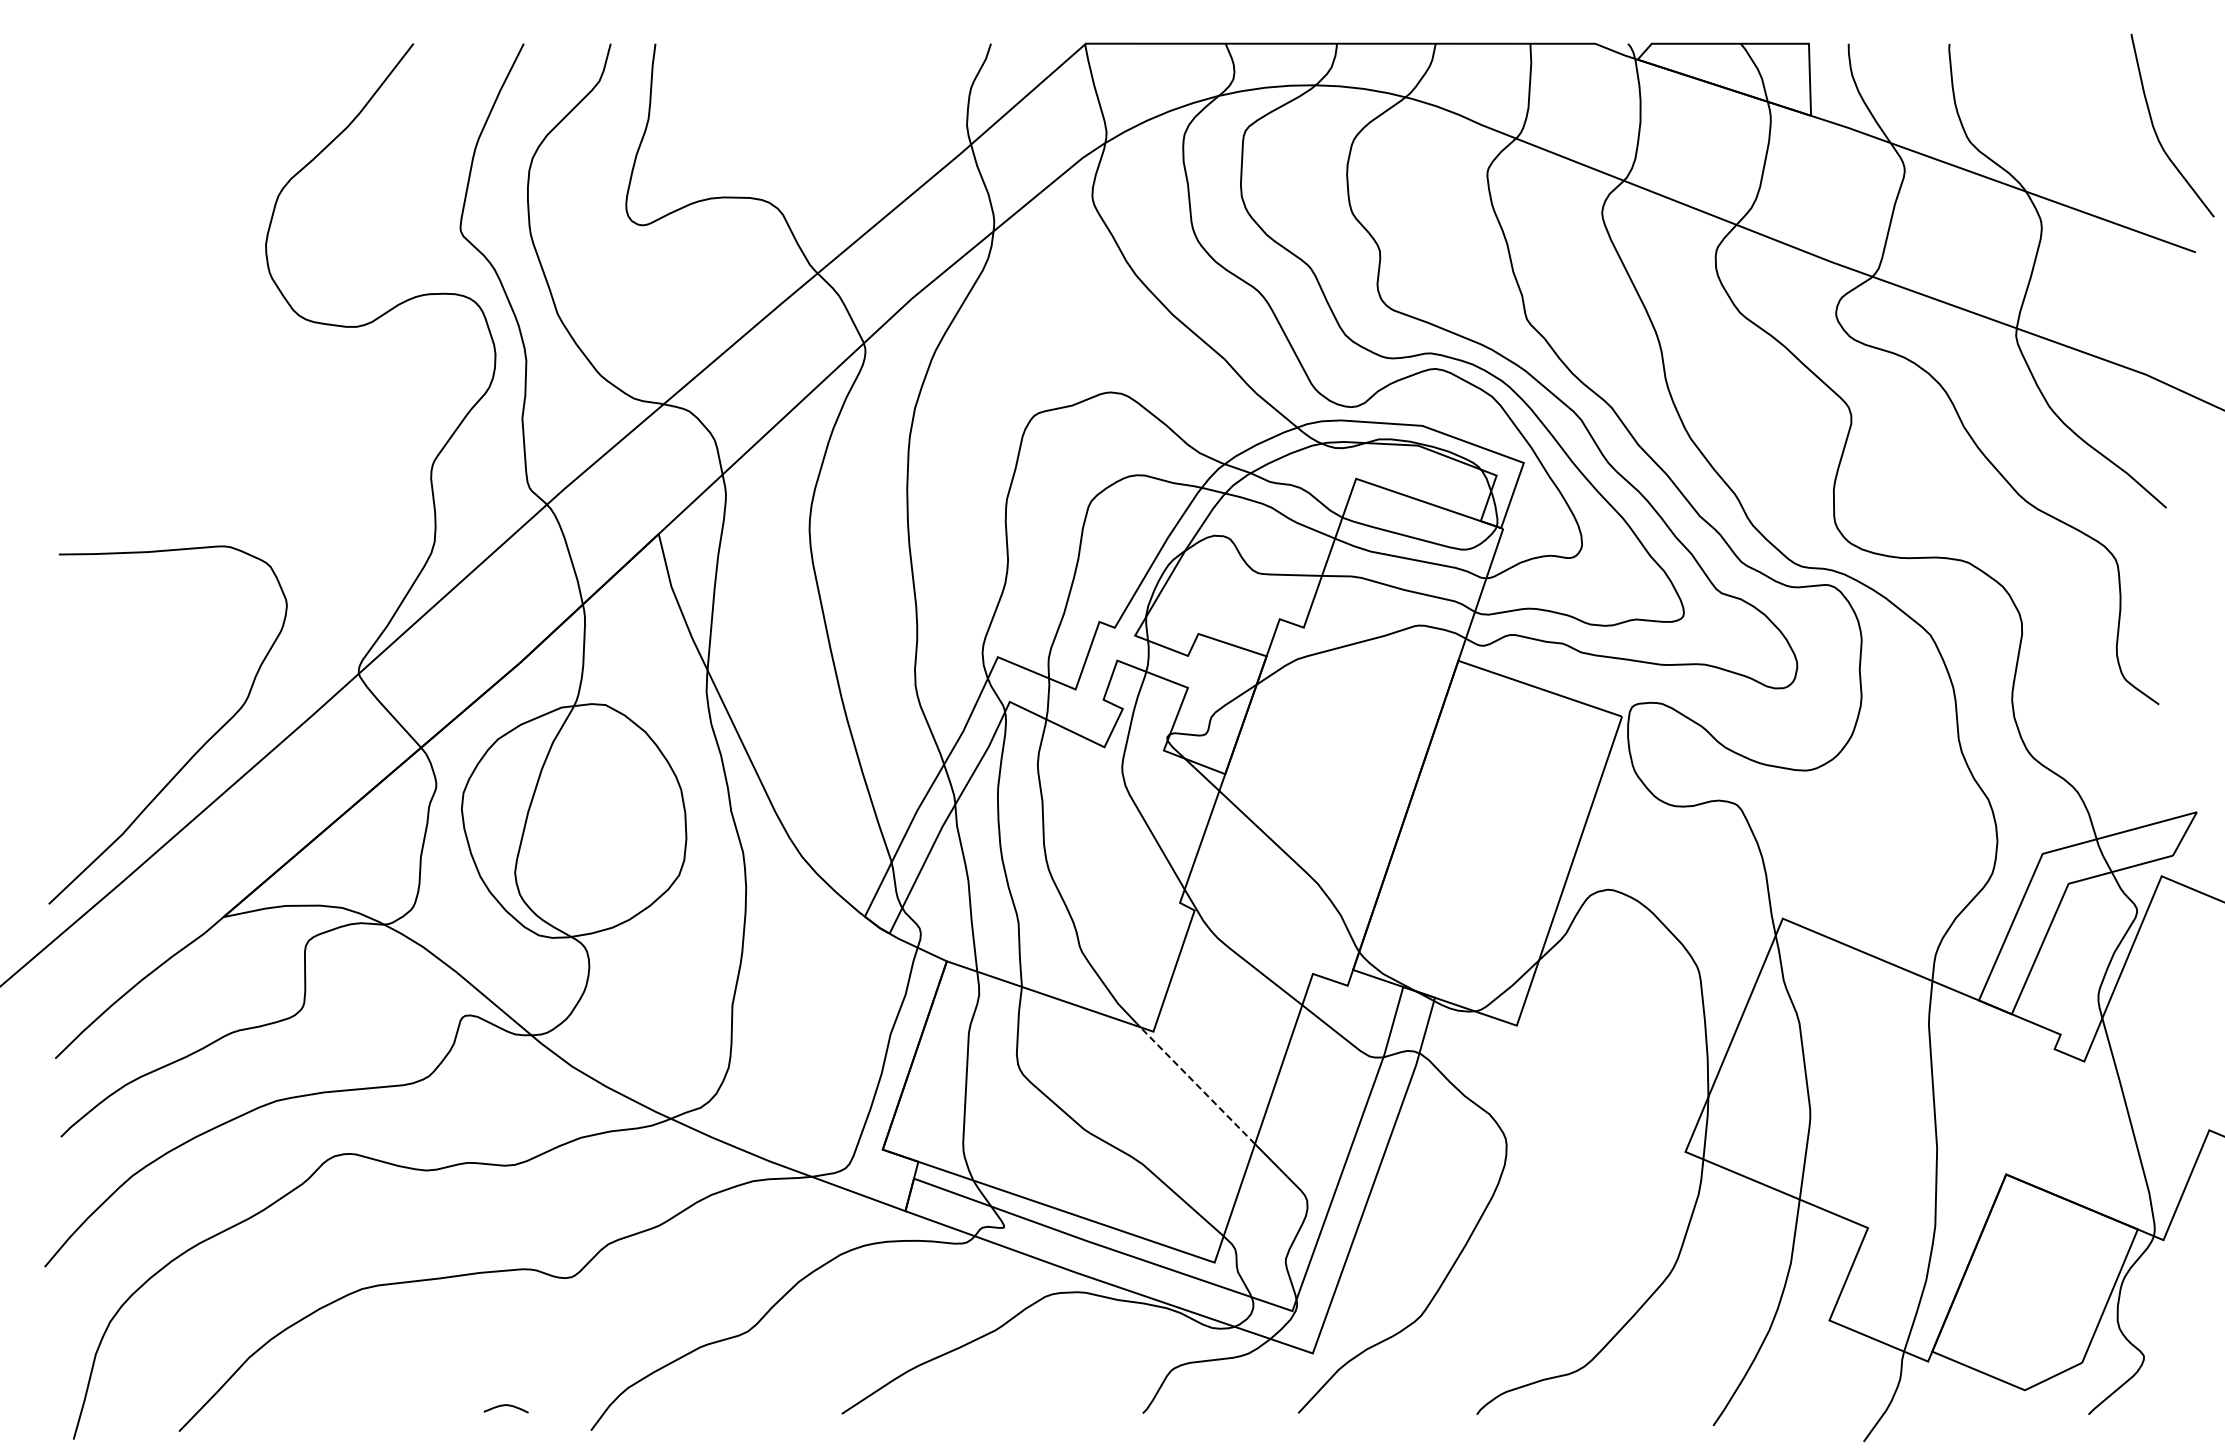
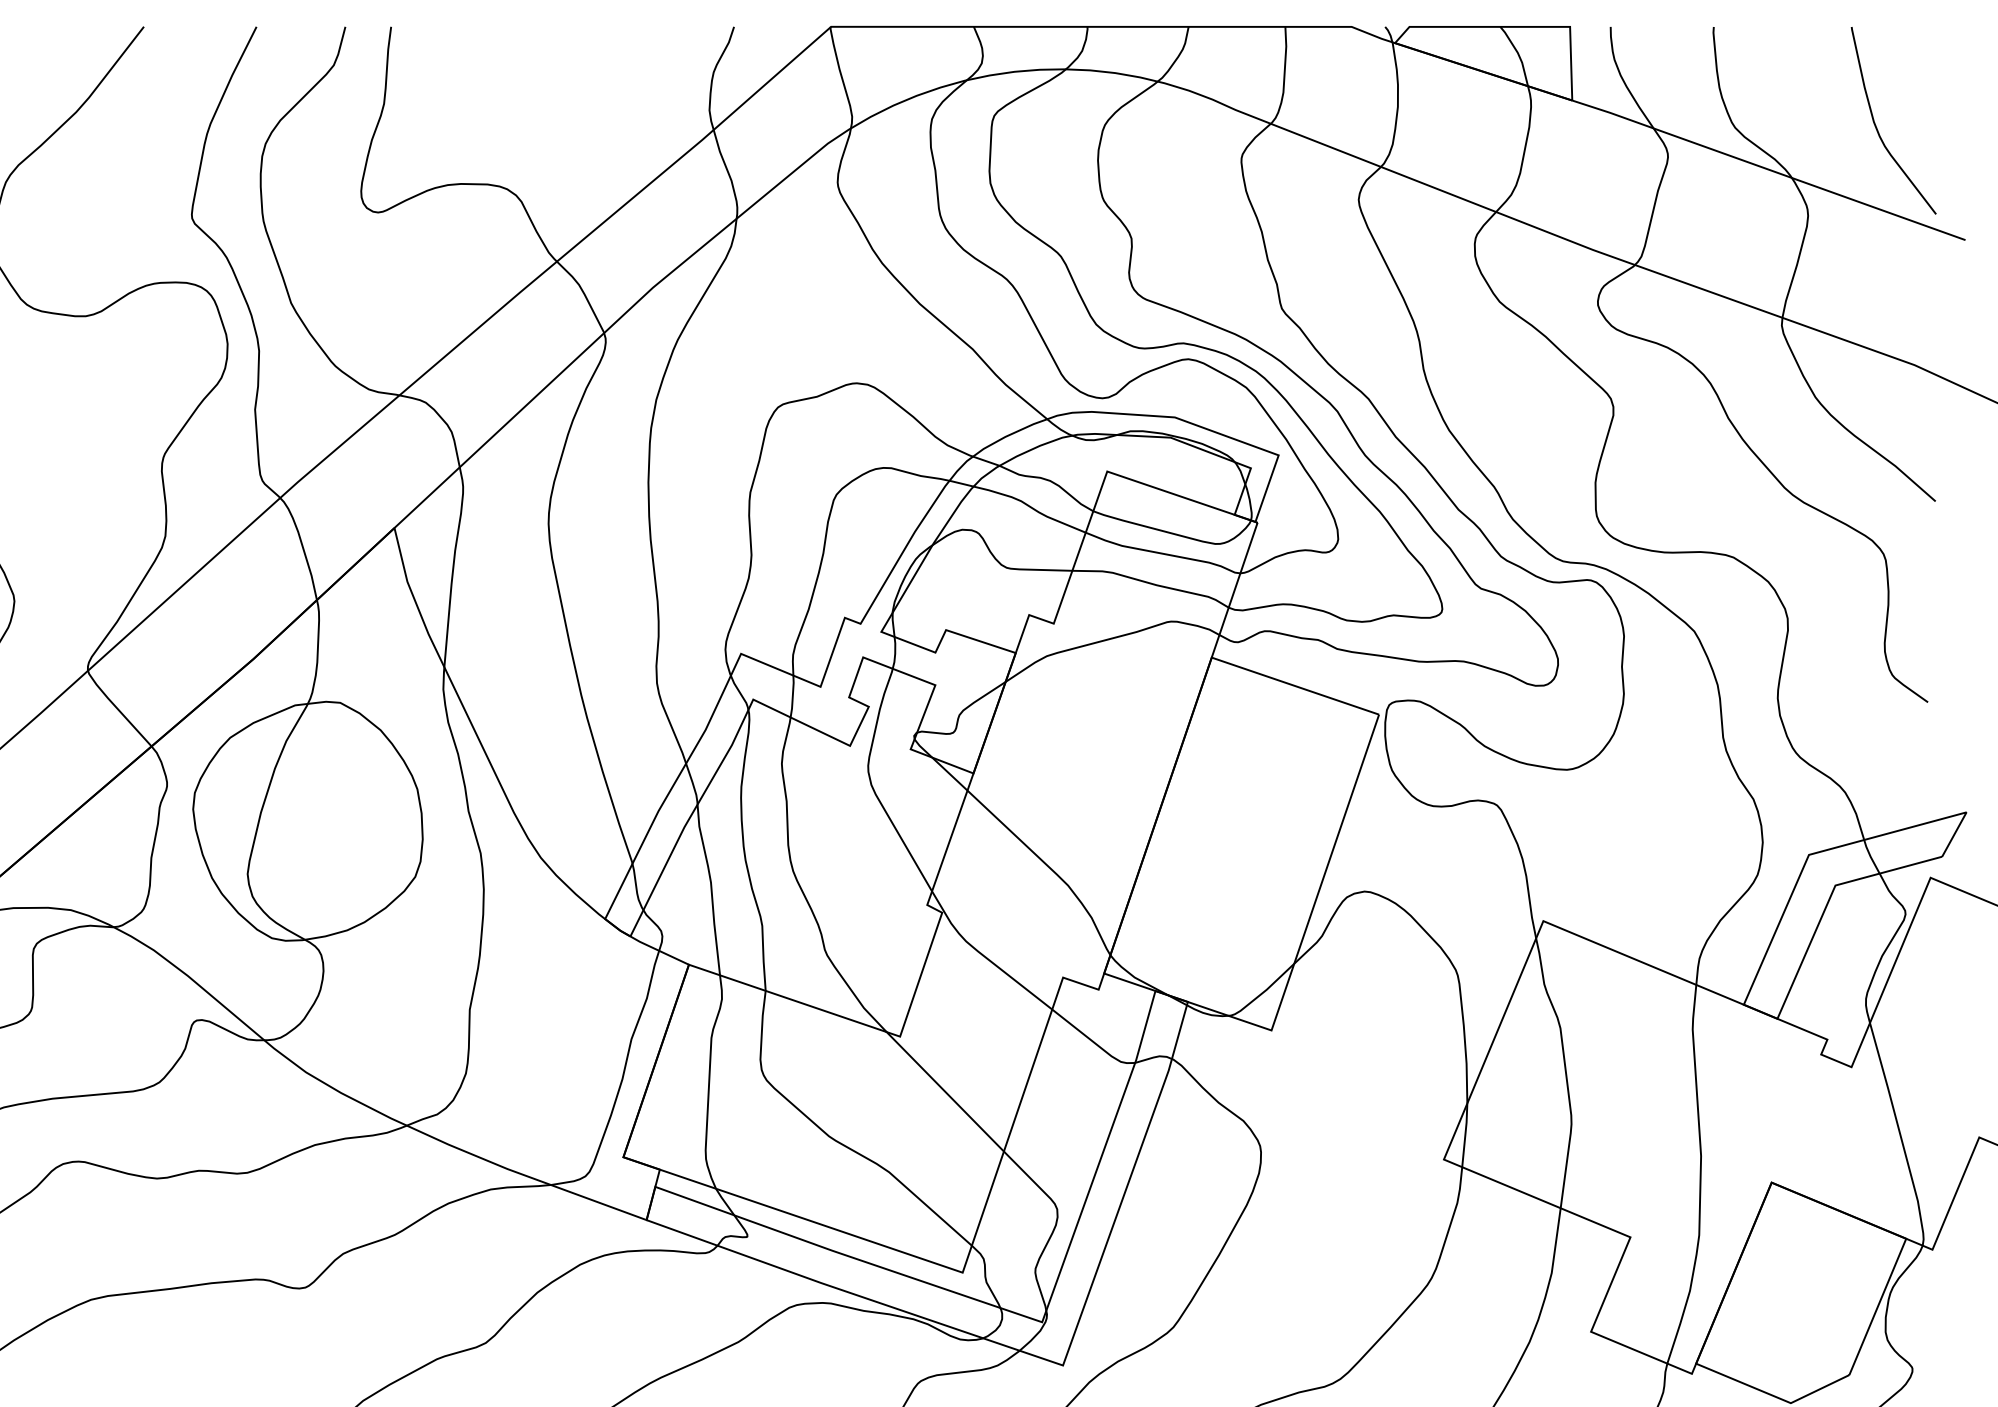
curve: (2156, 131) -> (1877, 126), moved
line: (1197, 1085) -> (945, 1091), dashed -> solid

